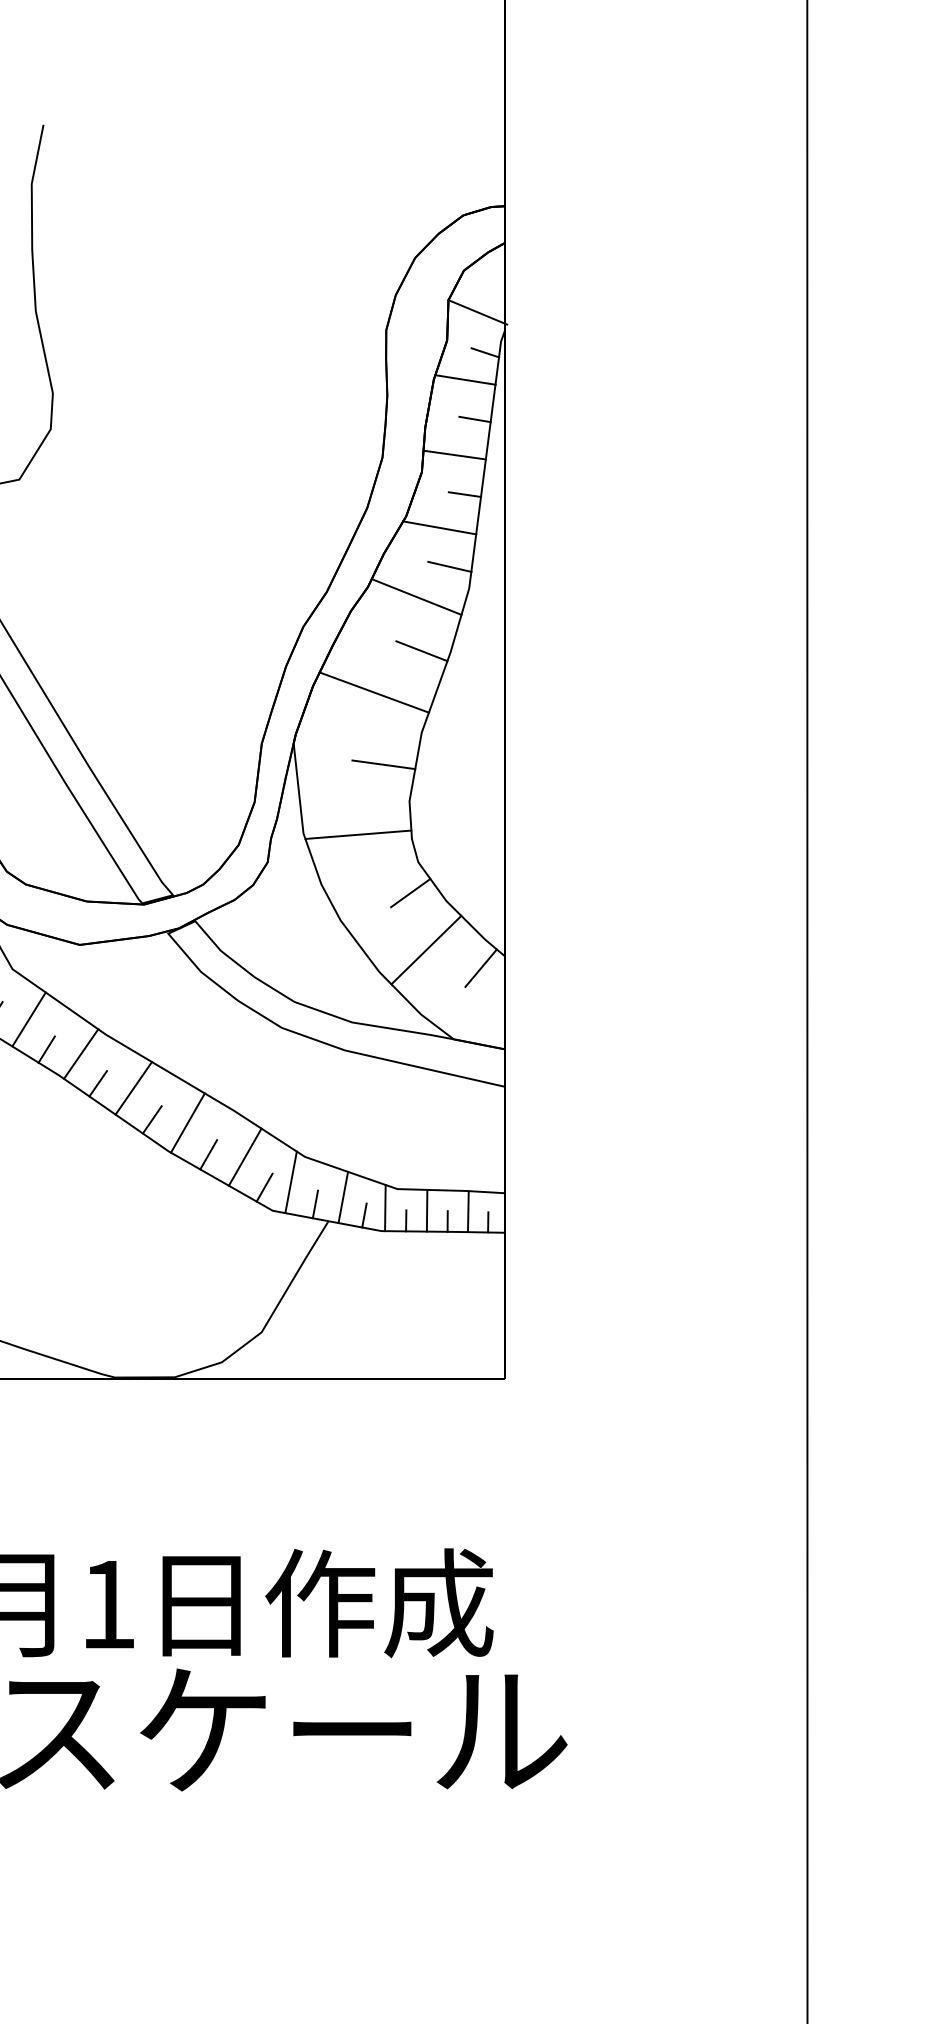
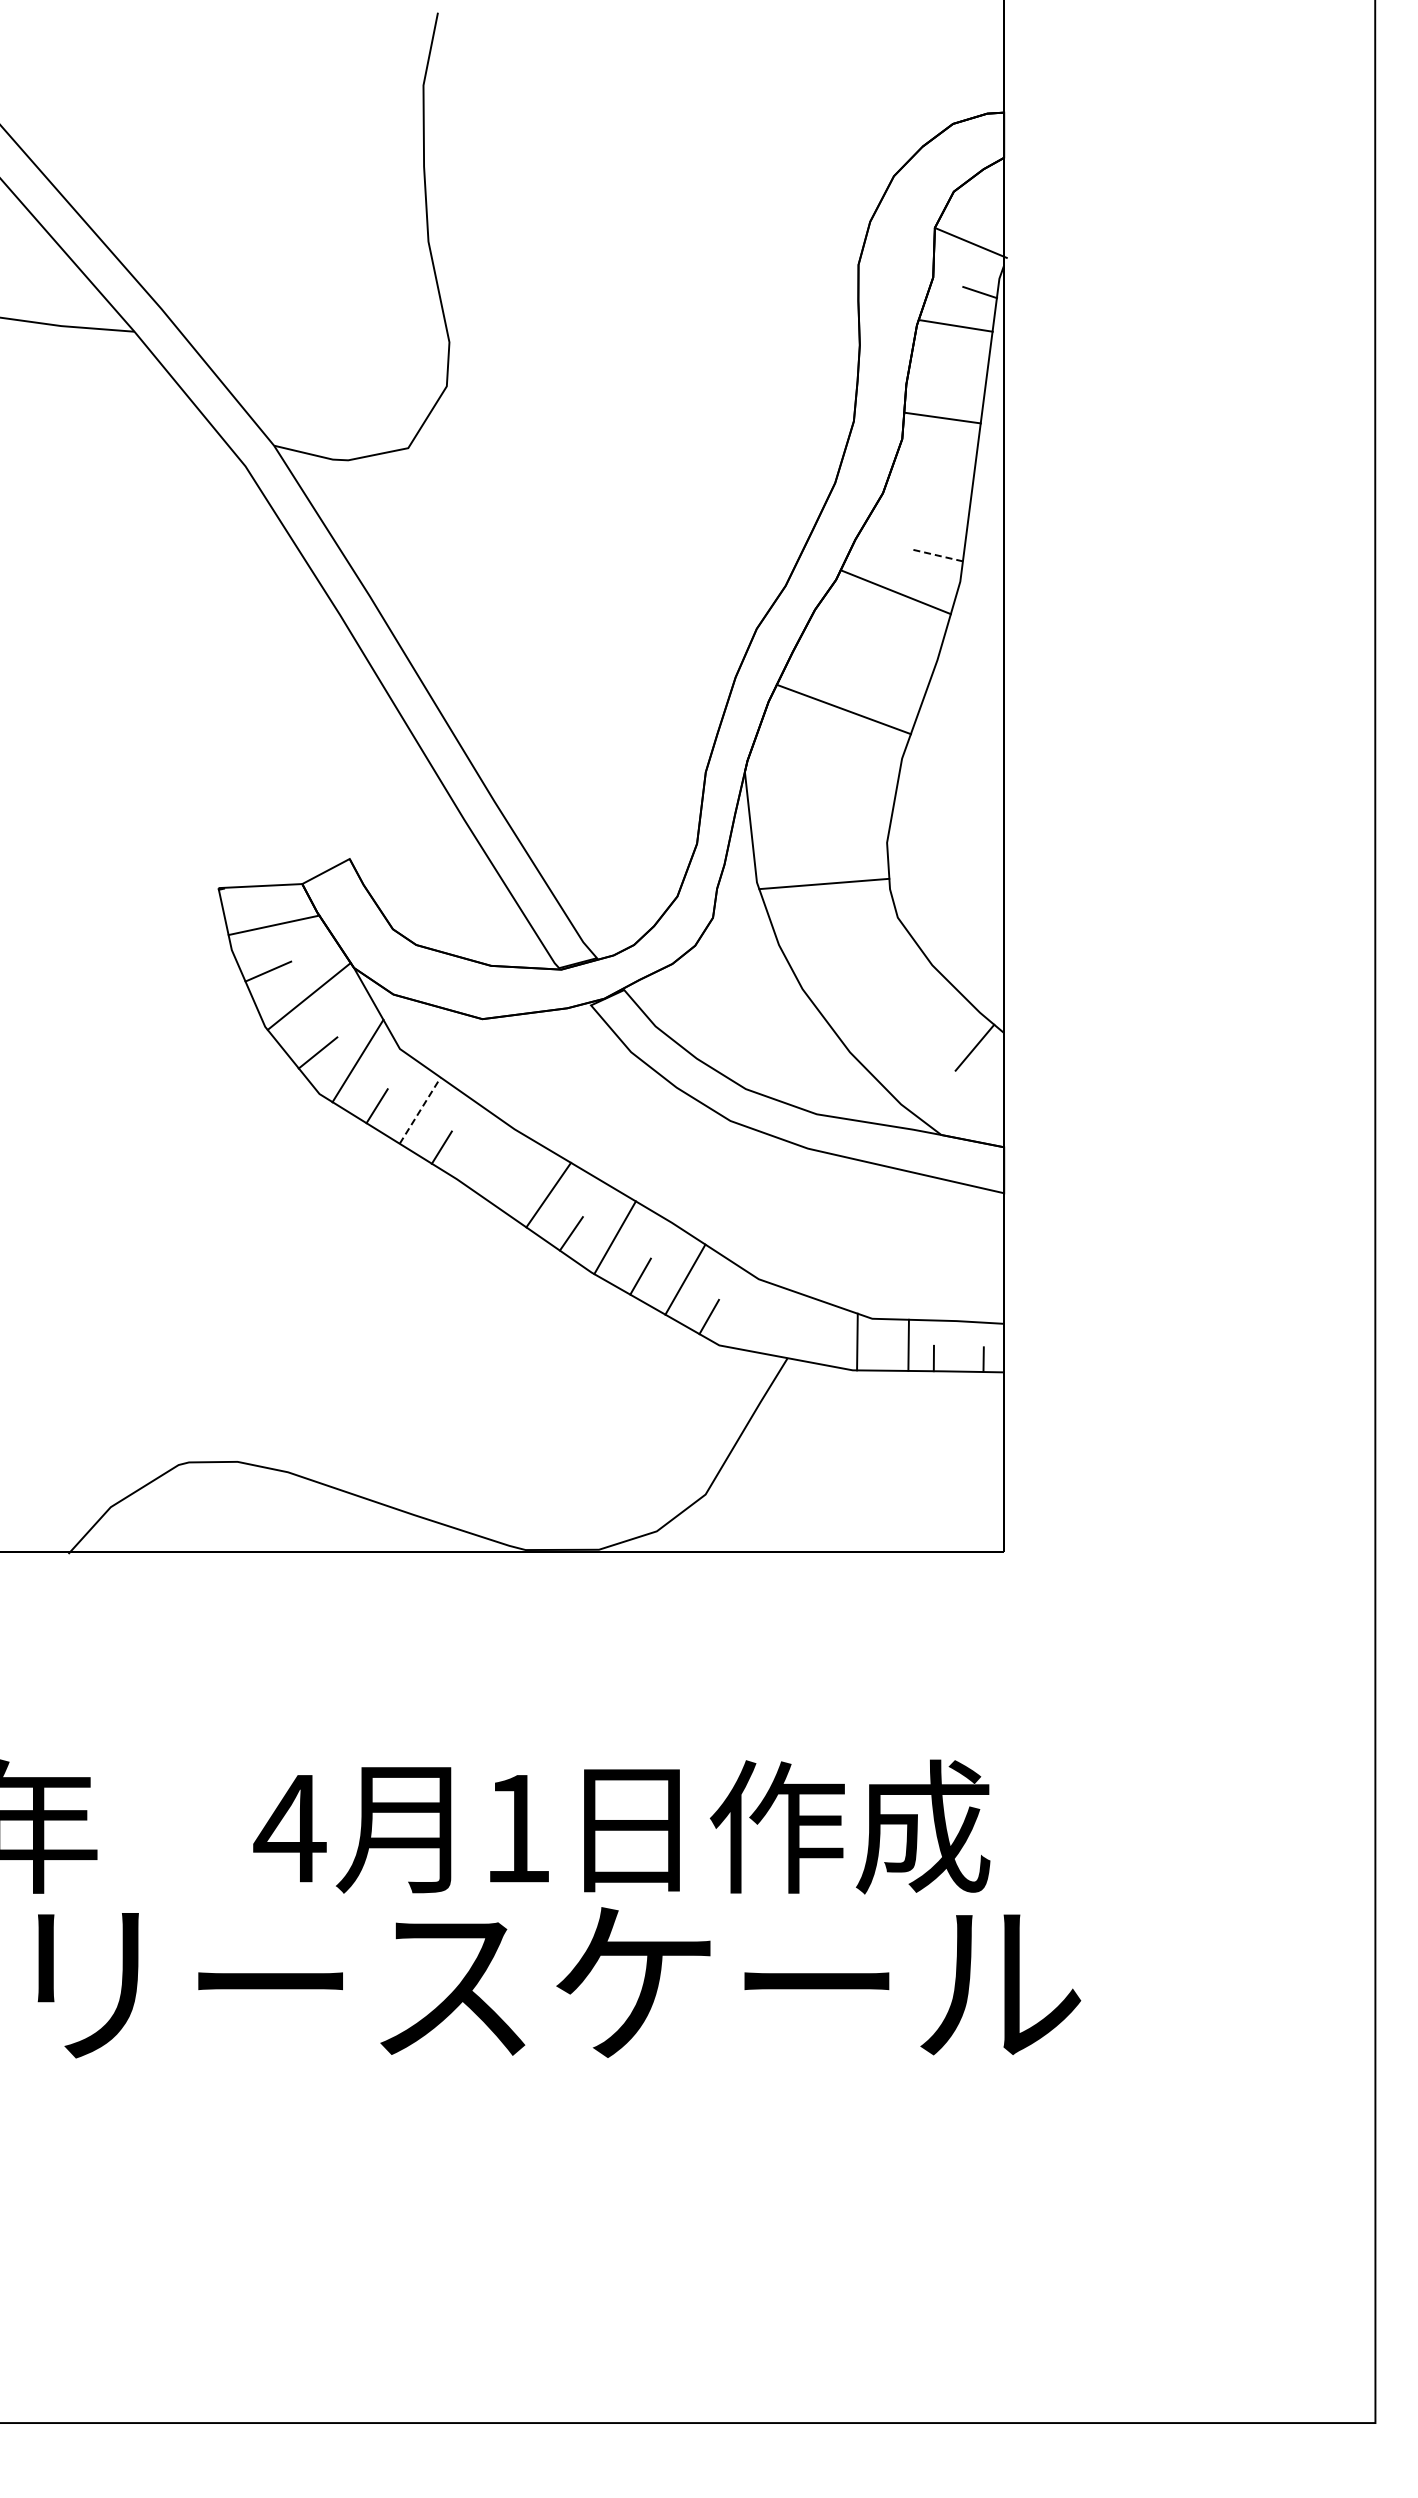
line: (475, 419) -> (967, 374), removed
line: (464, 494) -> (954, 466), removed
line: (440, 527) -> (924, 507), removed
line: (449, 567) -> (936, 555), solid -> dashed
line: (421, 651) -> (901, 658), removed
line: (383, 764) -> (855, 797), removed
line: (410, 893) -> (888, 955), removed
line: (426, 950) -> (907, 1025), removed
line: (29, 1019) -> (420, 1110), solid -> dashed
line: (81, 1053) -> (484, 1152), removed
line: (97, 1083) -> (504, 1189), removed
line: (290, 1182) -> (741, 1310), removed
line: (343, 1197) -> (805, 1328), removed
line: (315, 1204) -> (771, 1337), removed
line: (467, 1211) -> (958, 1346), removed
line: (364, 1214) -> (831, 1350), removed
line: (405, 1220) -> (882, 1357), removed

